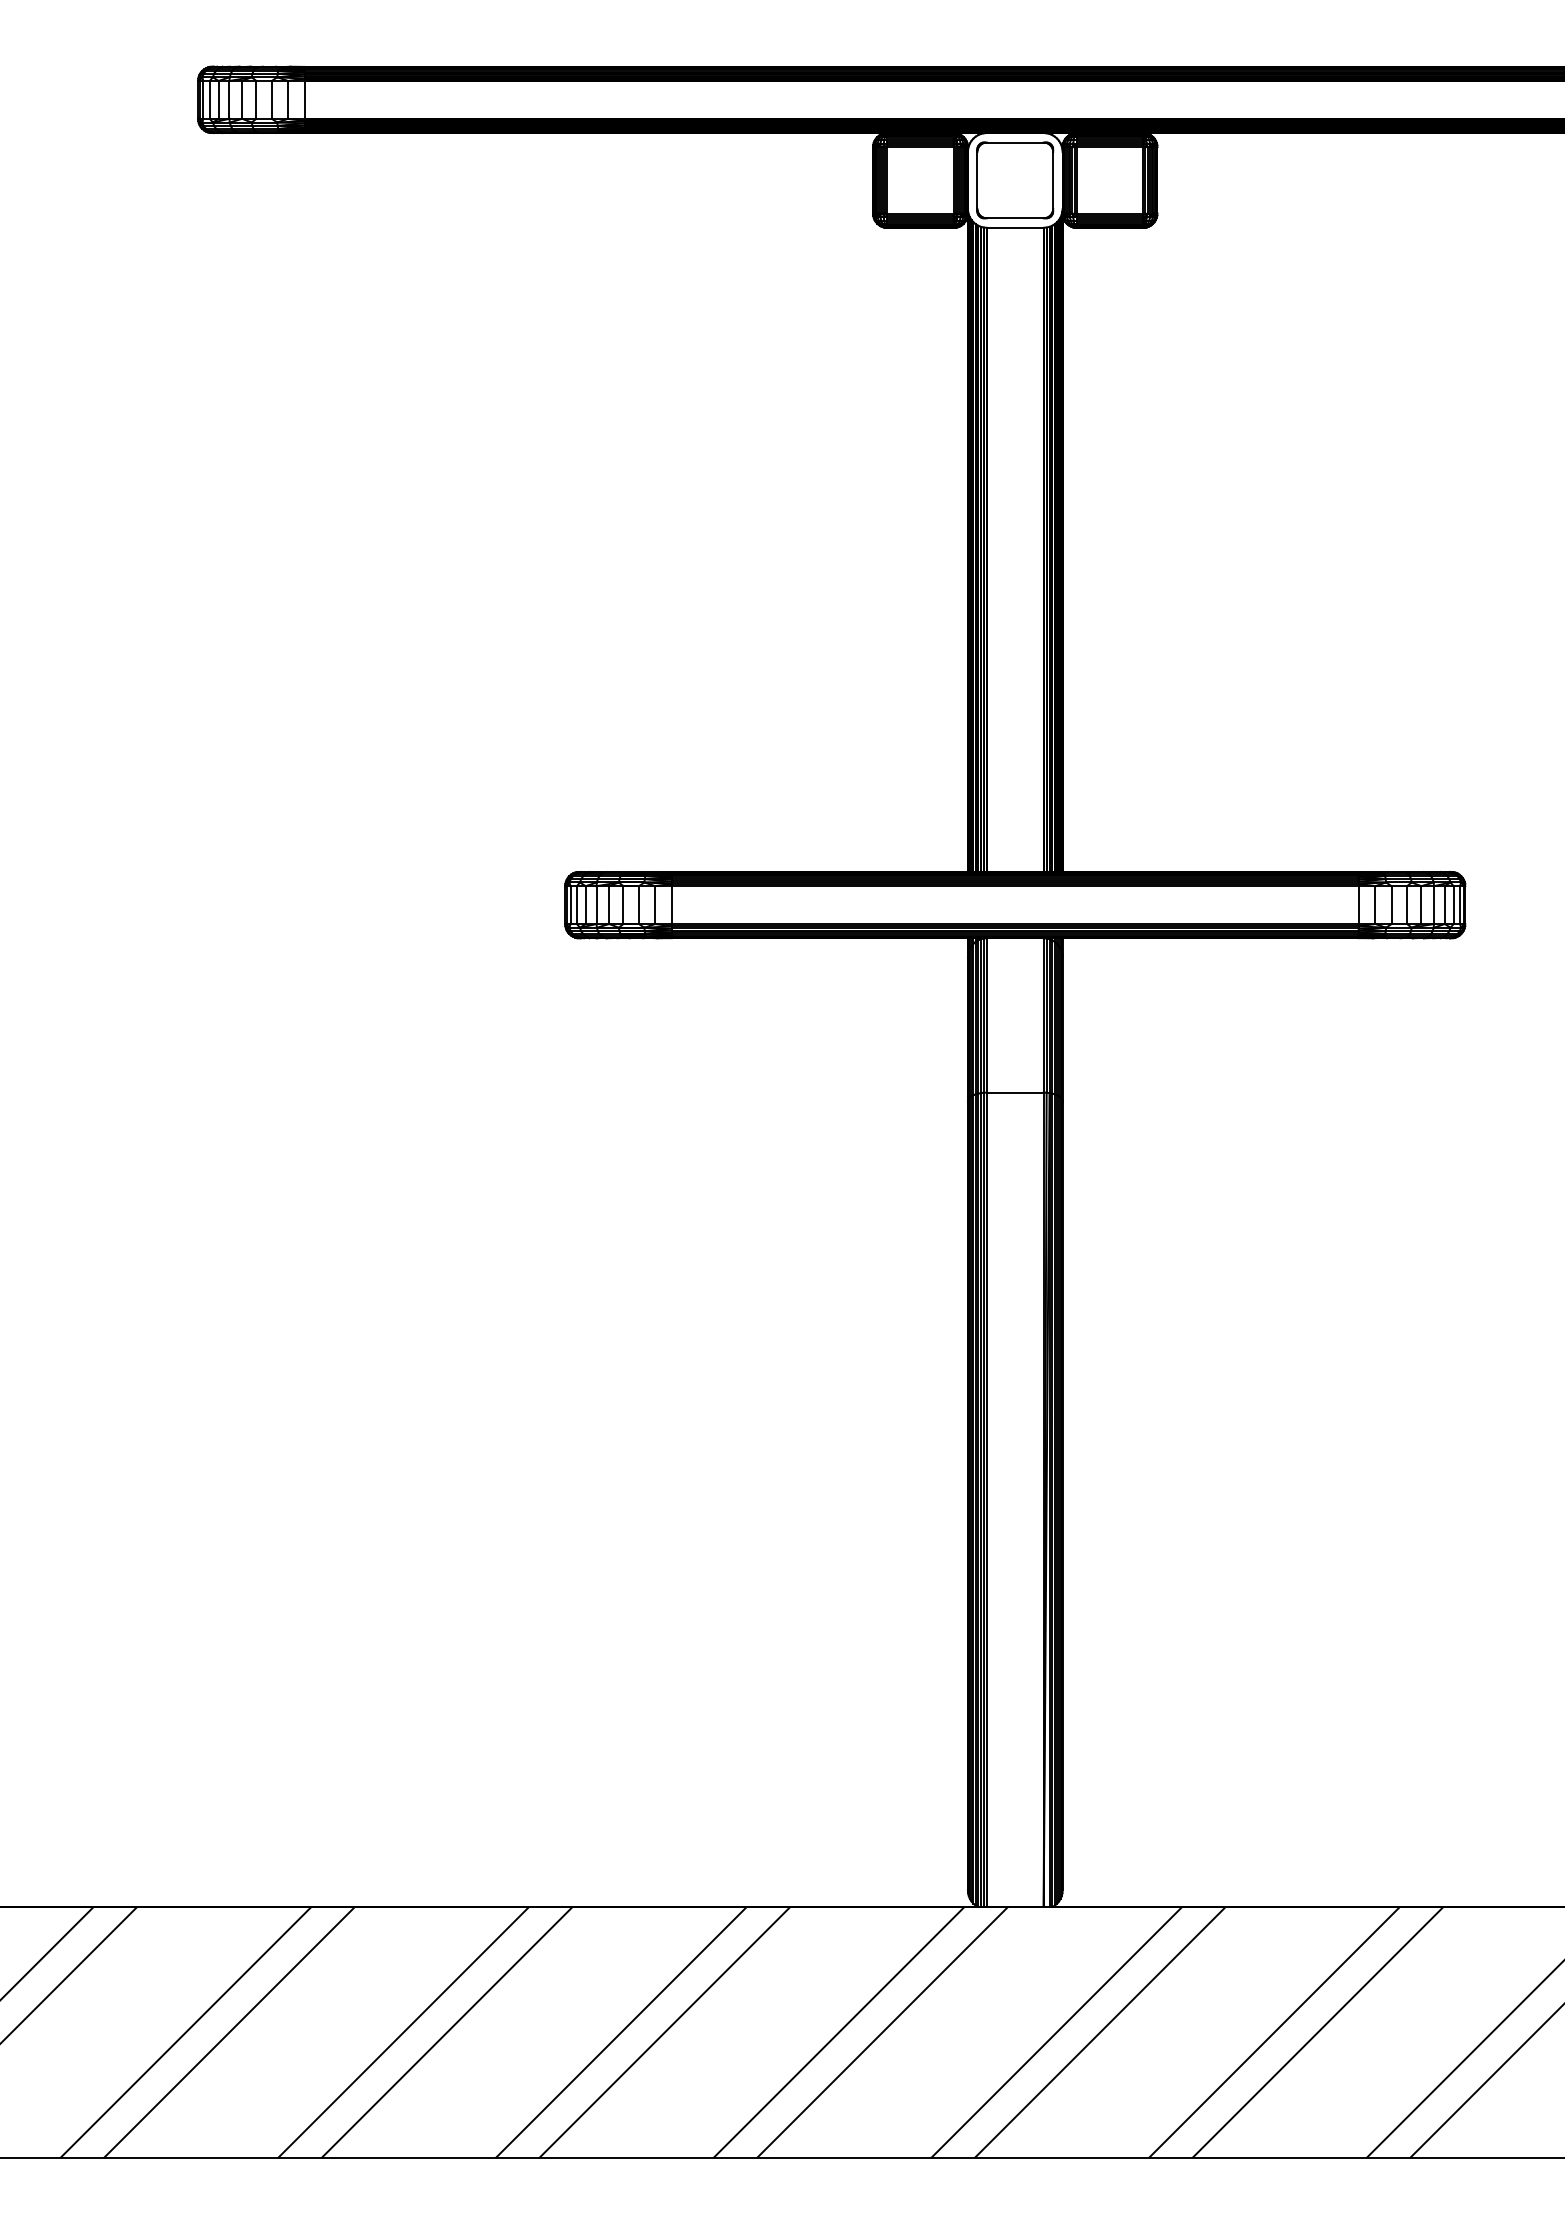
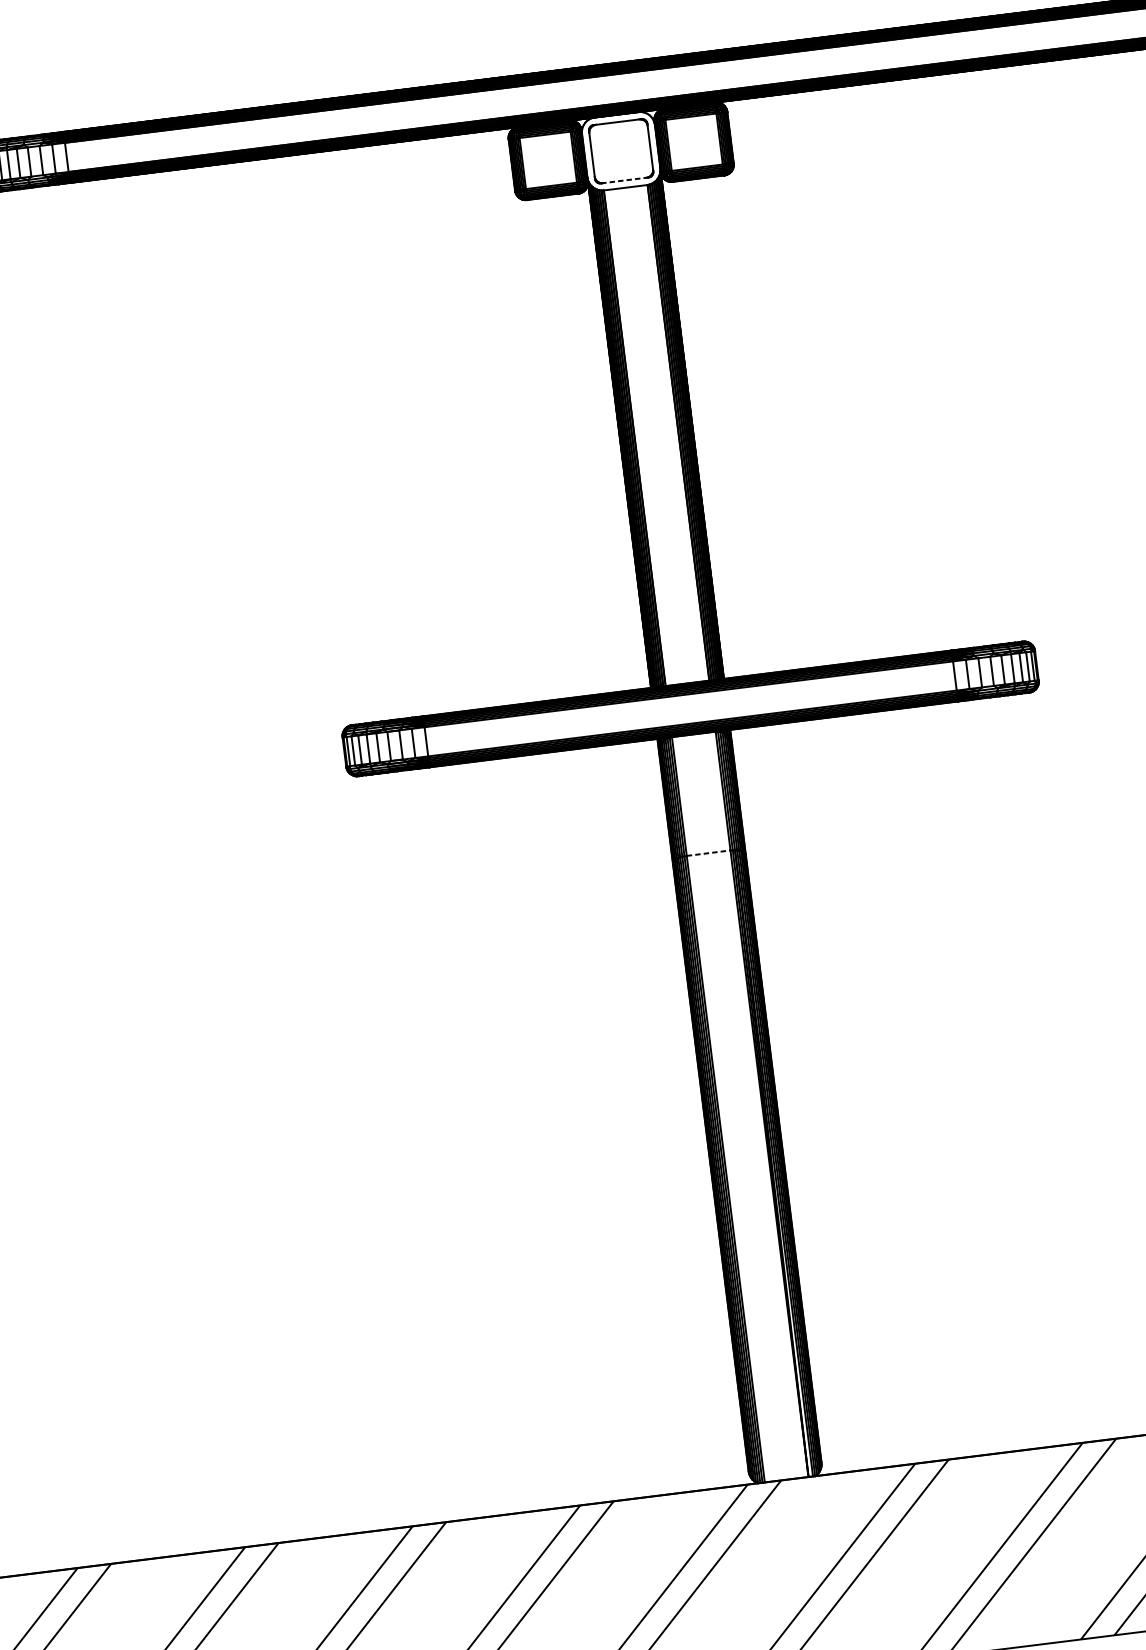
line: (1015, 218) -> (625, 180), solid -> dashed
line: (1015, 1092) -> (708, 853), solid -> dashed

